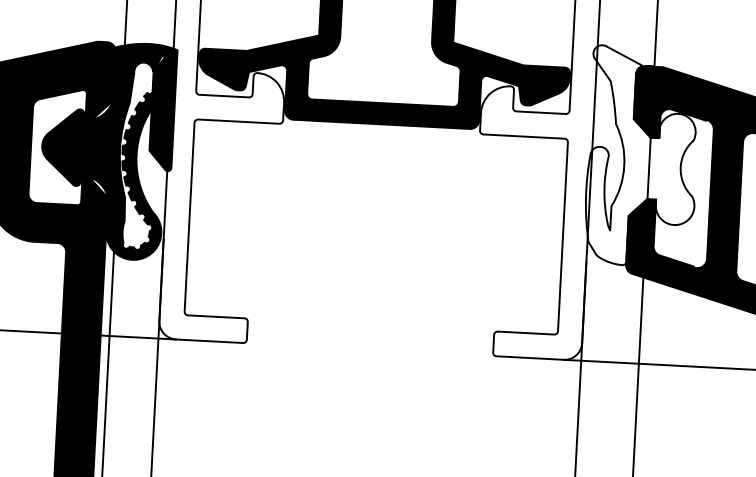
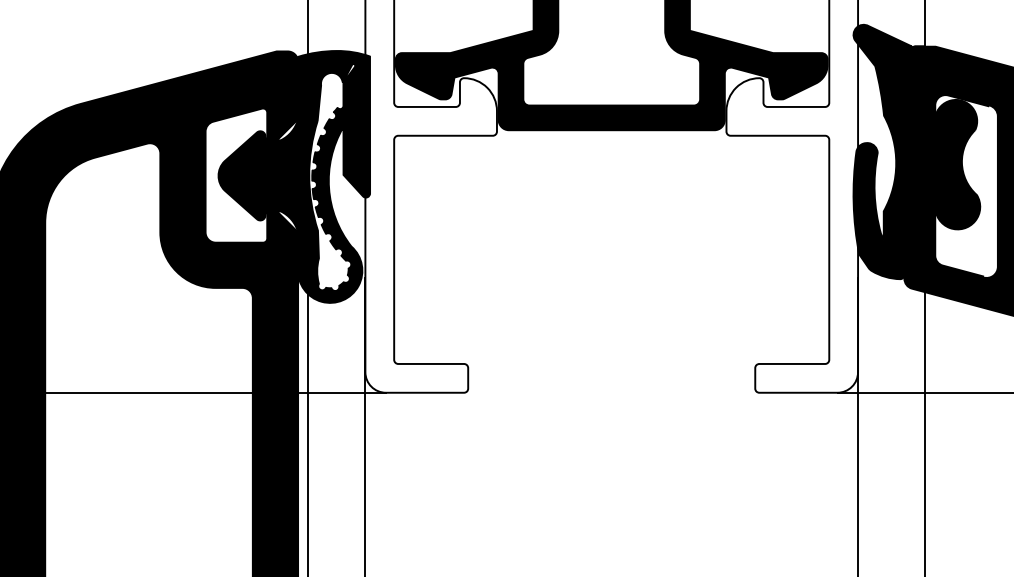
fill: (642, 156) -> (916, 151), added

